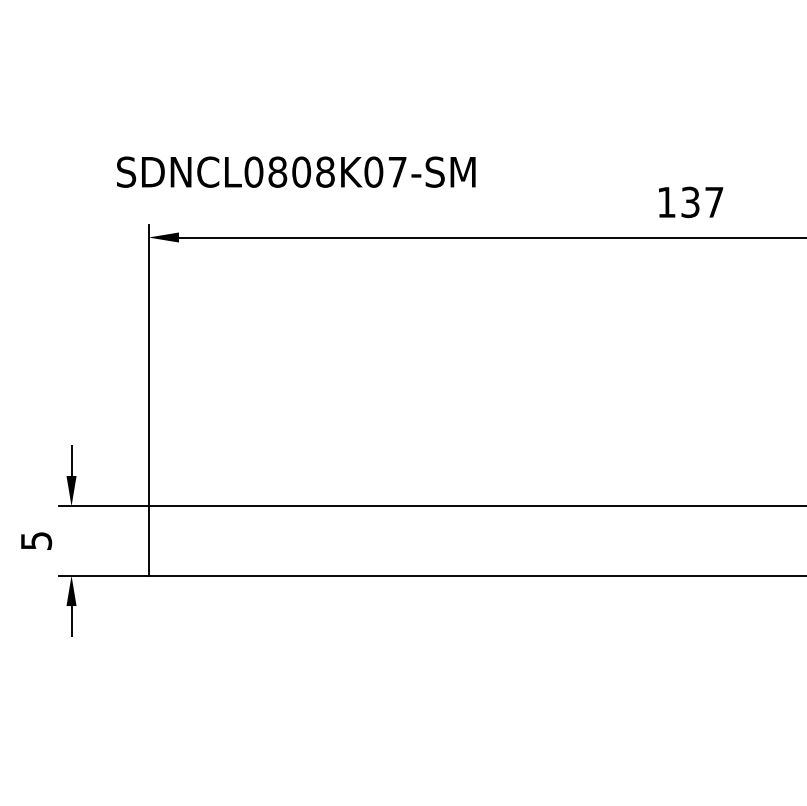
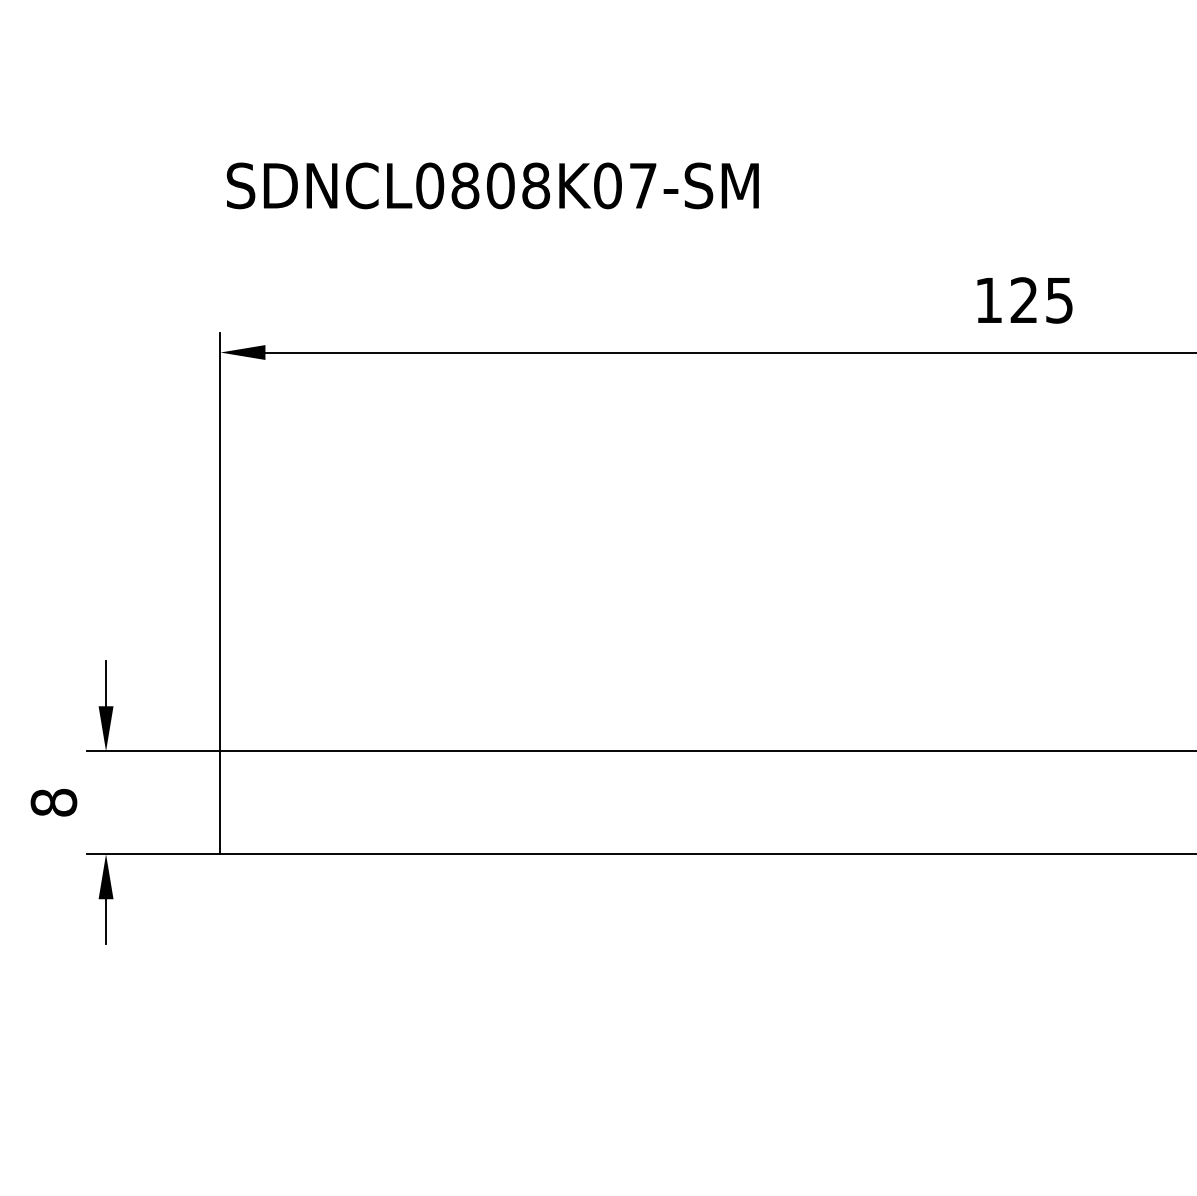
text: (296, 171) -> (493, 184), moved
text: (702, 202) -> (1042, 300), 137 -> 125
text: (36, 540) -> (54, 801), 5 -> 8

